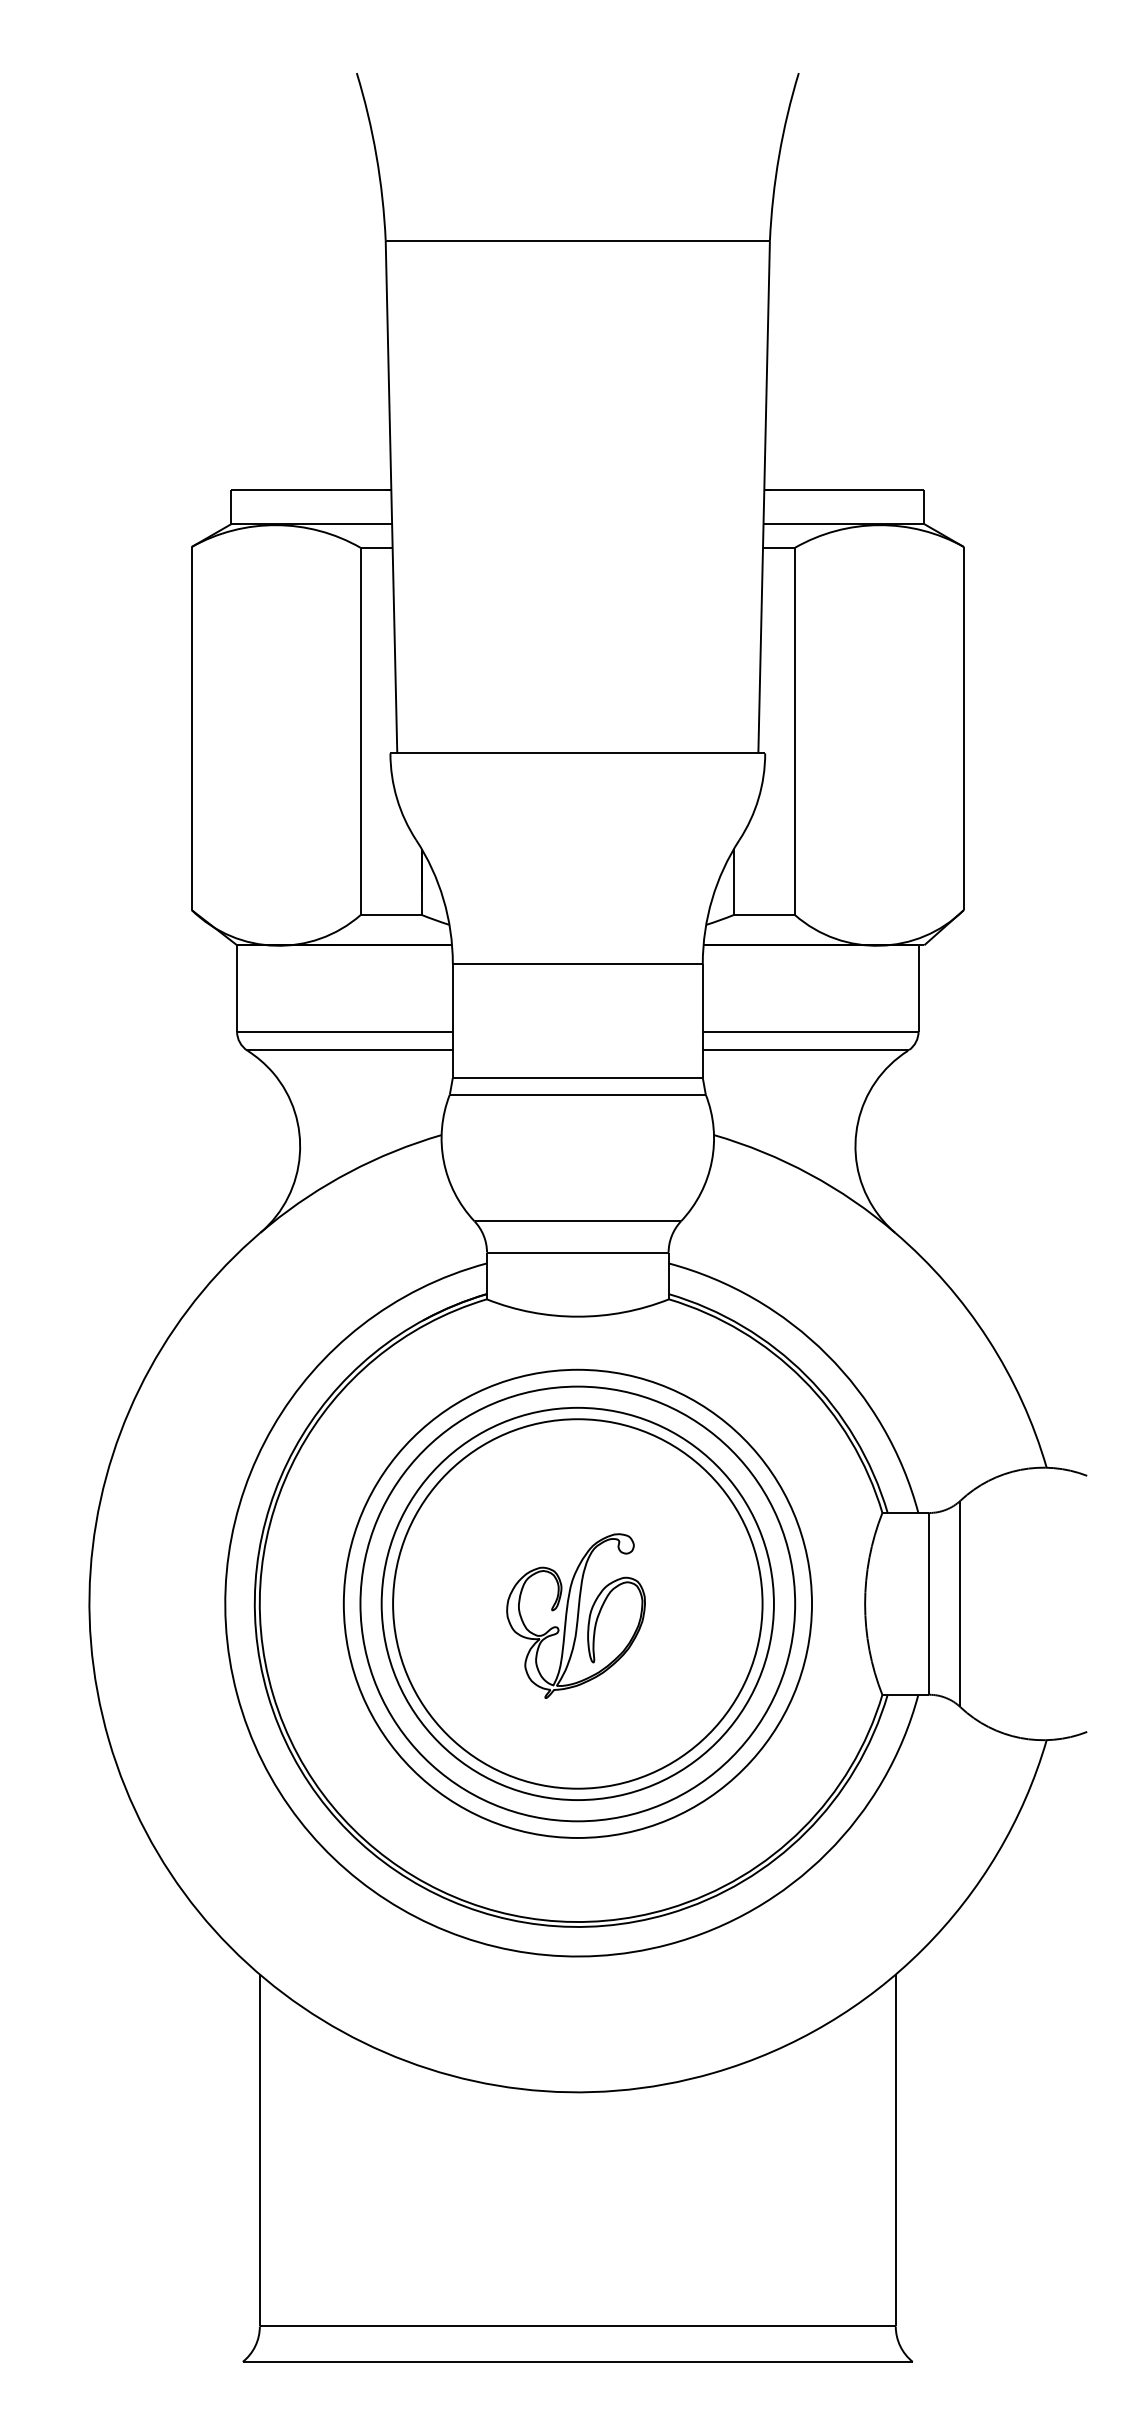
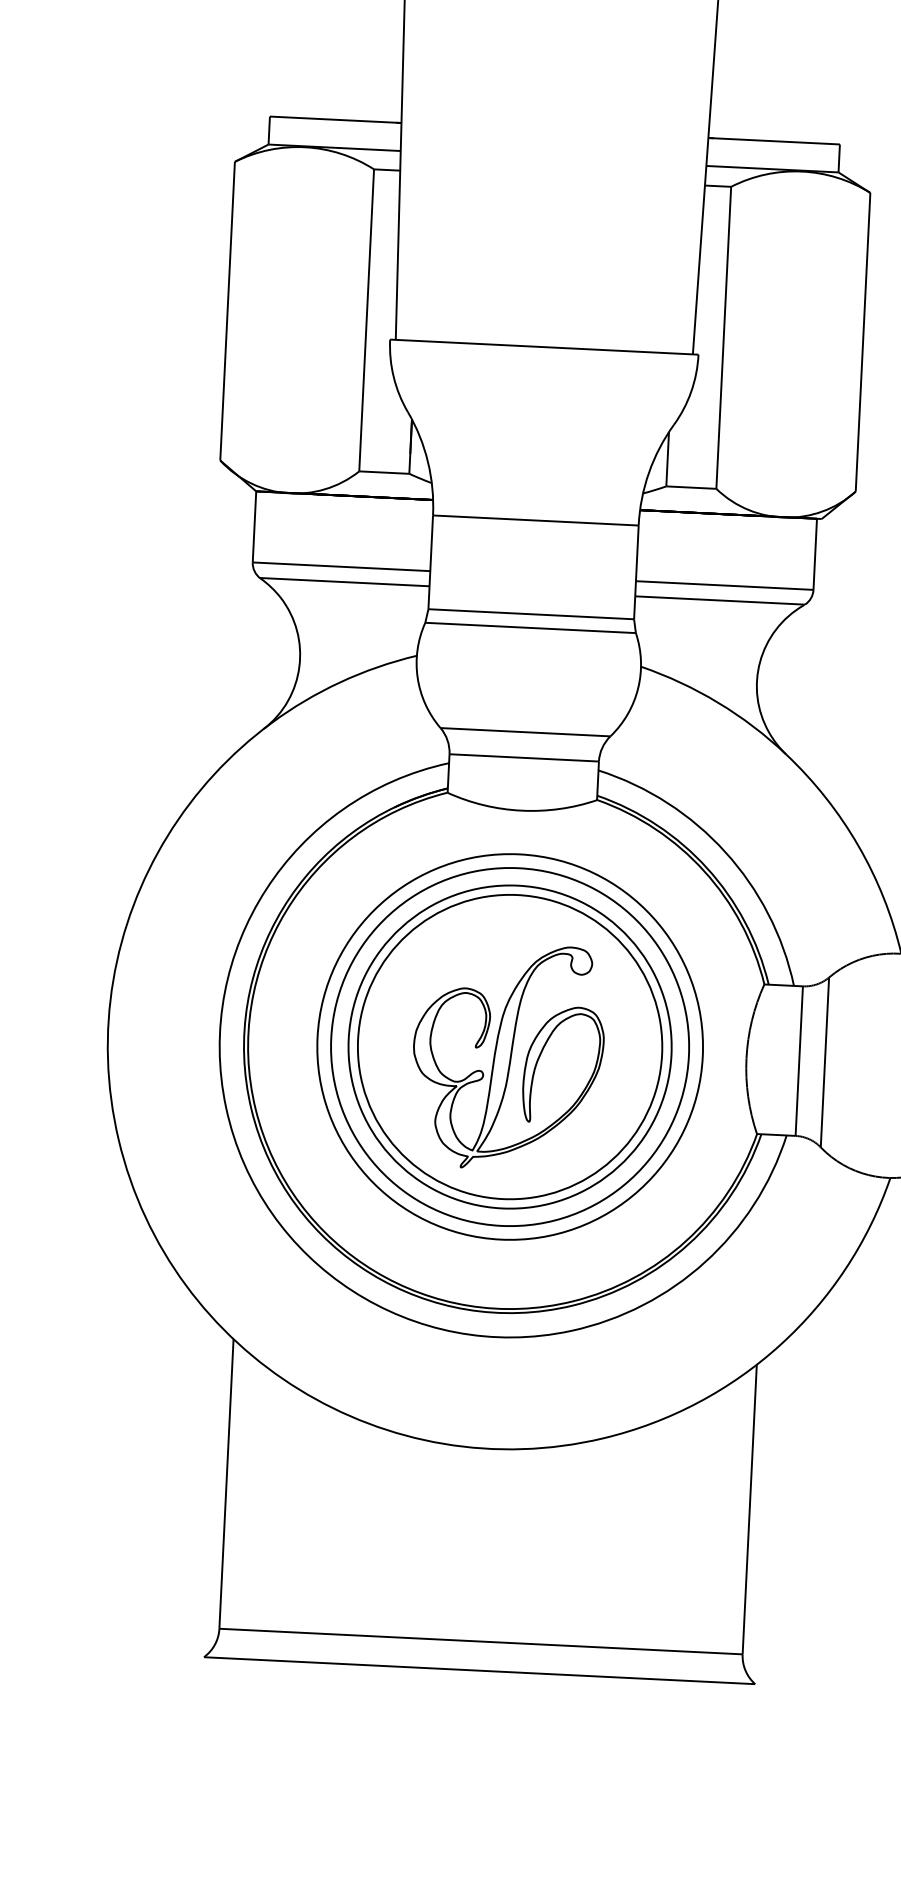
part: (575, 1615) -> (507, 1056), size x1.67

